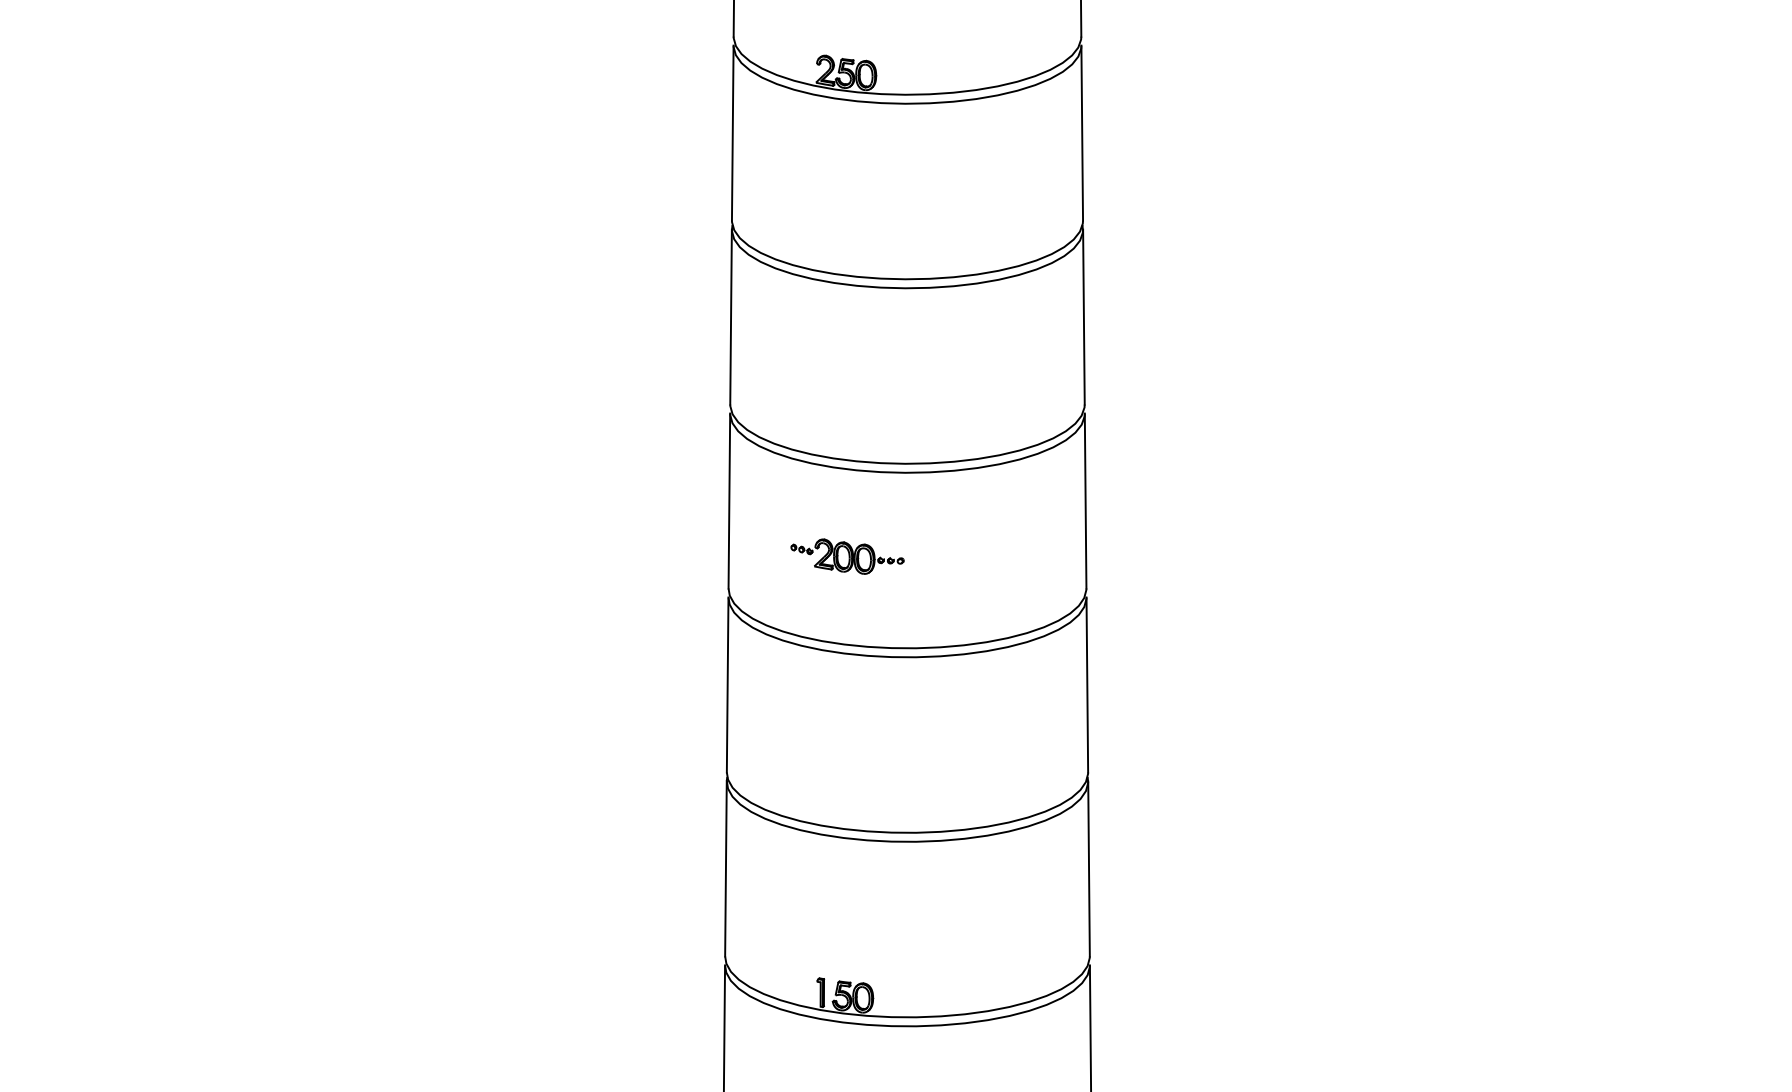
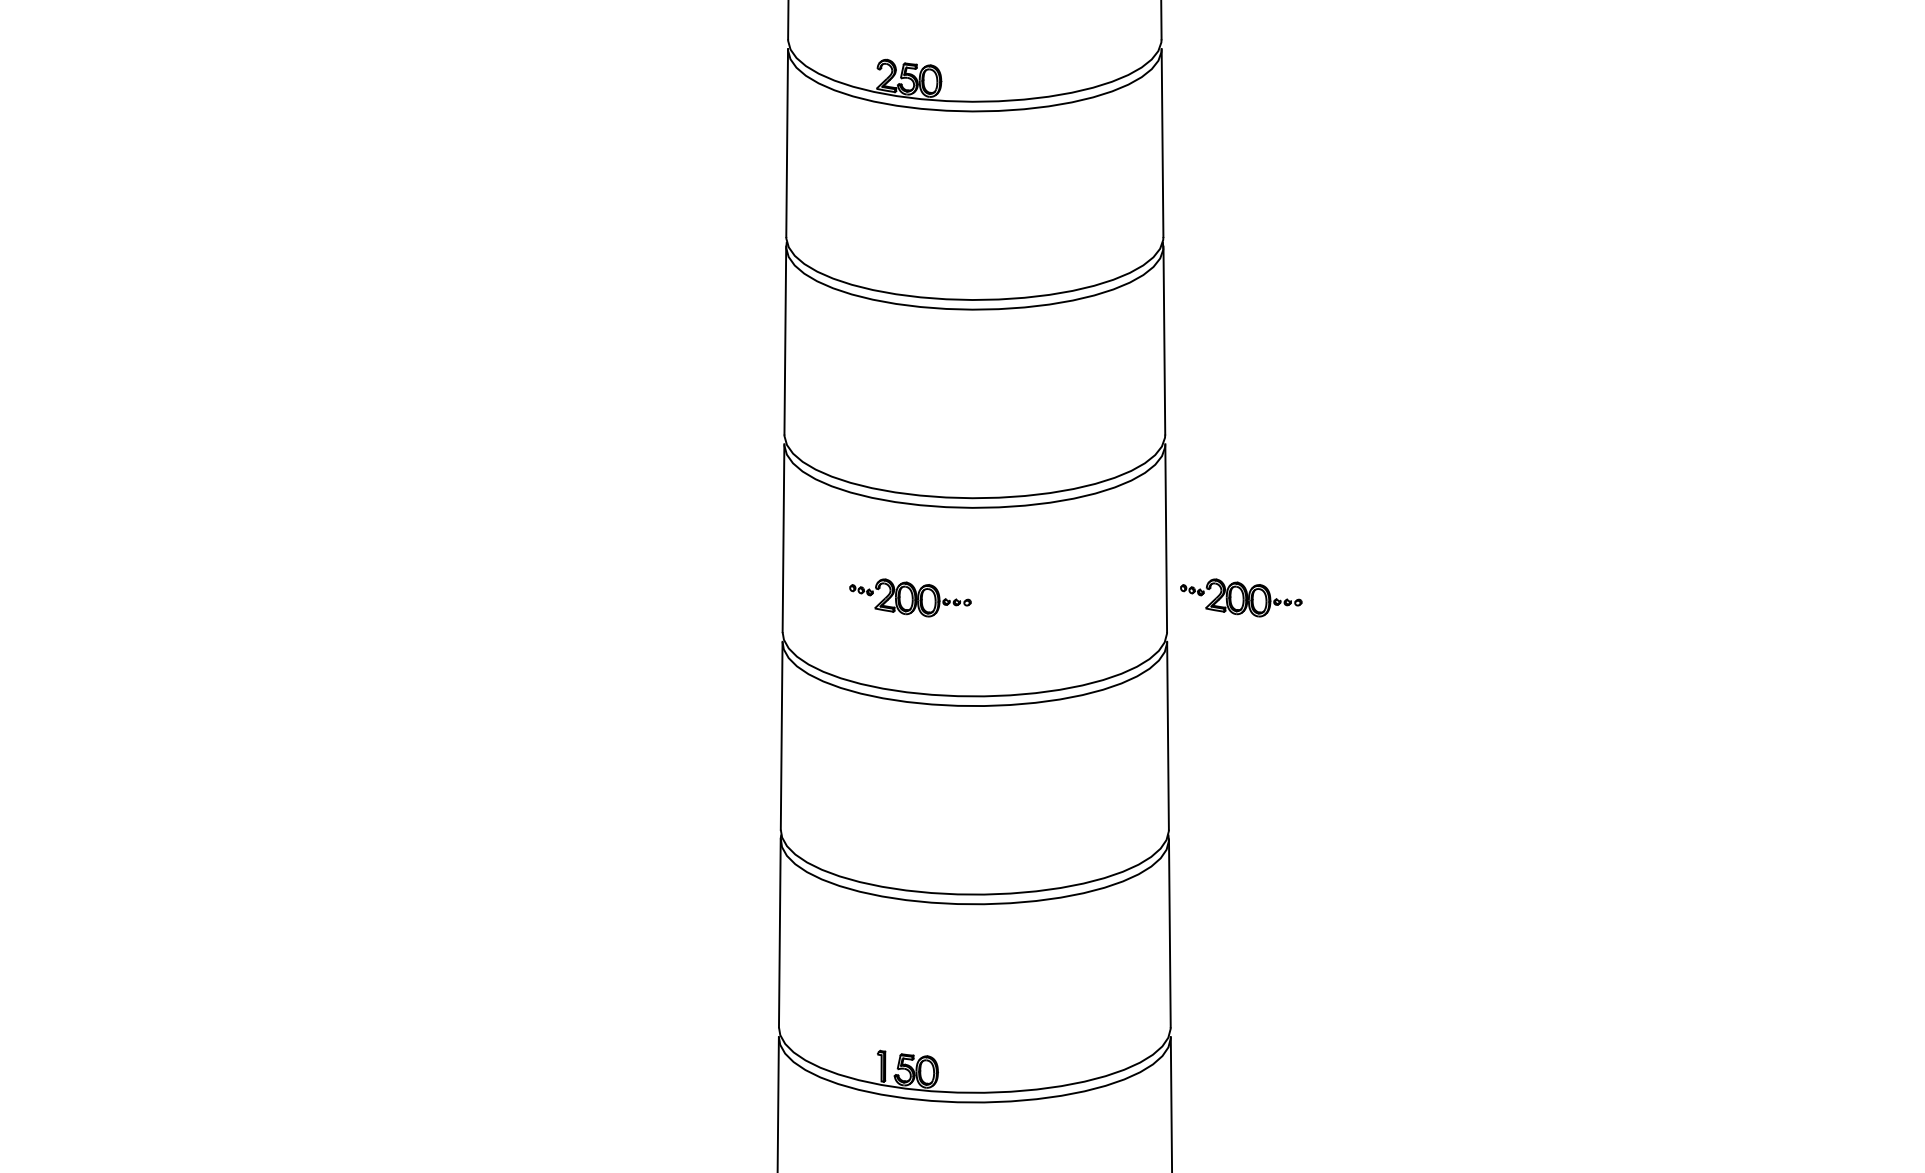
part: (1155, 556) -> (1241, 597), added

